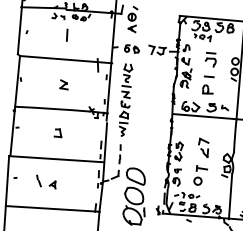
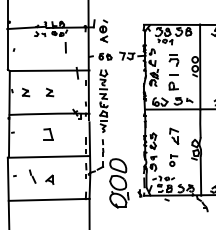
line: (66, 34) -> (65, 47), moved
part: (35, 82) -> (25, 92), added
part: (58, 133) -> (48, 134), size x1.6
part: (200, 175) -> (173, 160), size x0.7
part: (46, 182) -> (41, 177), size x1.4

